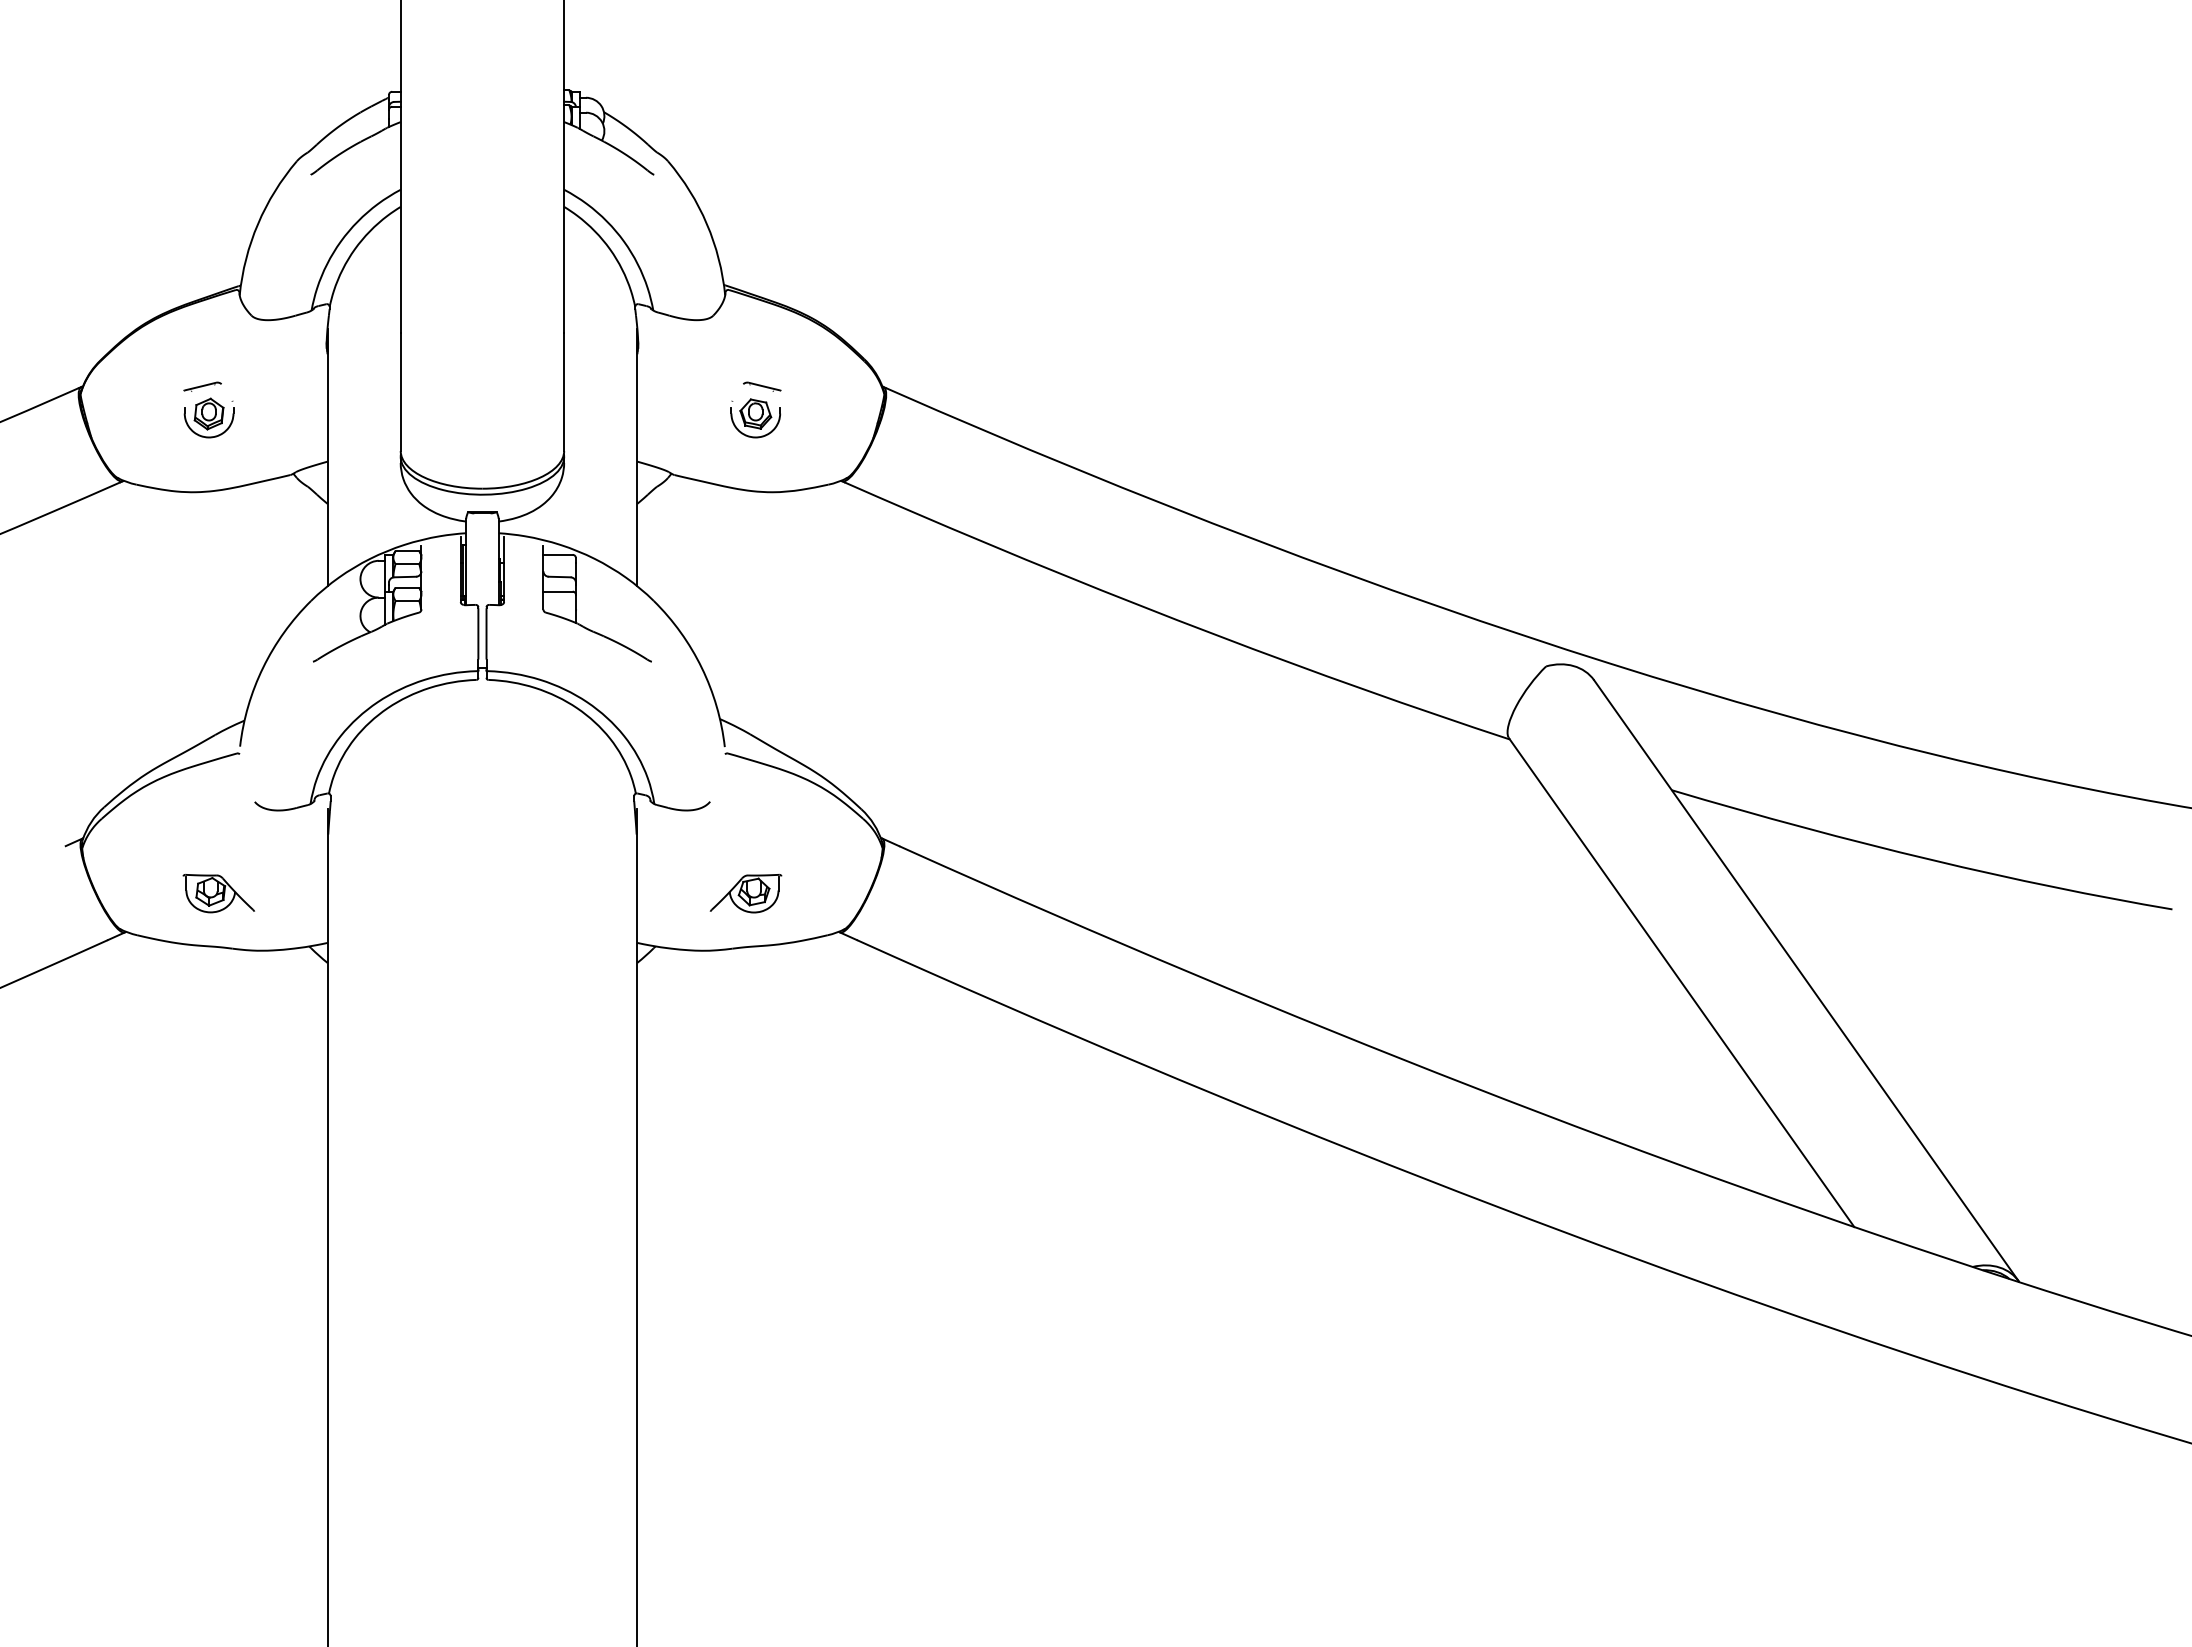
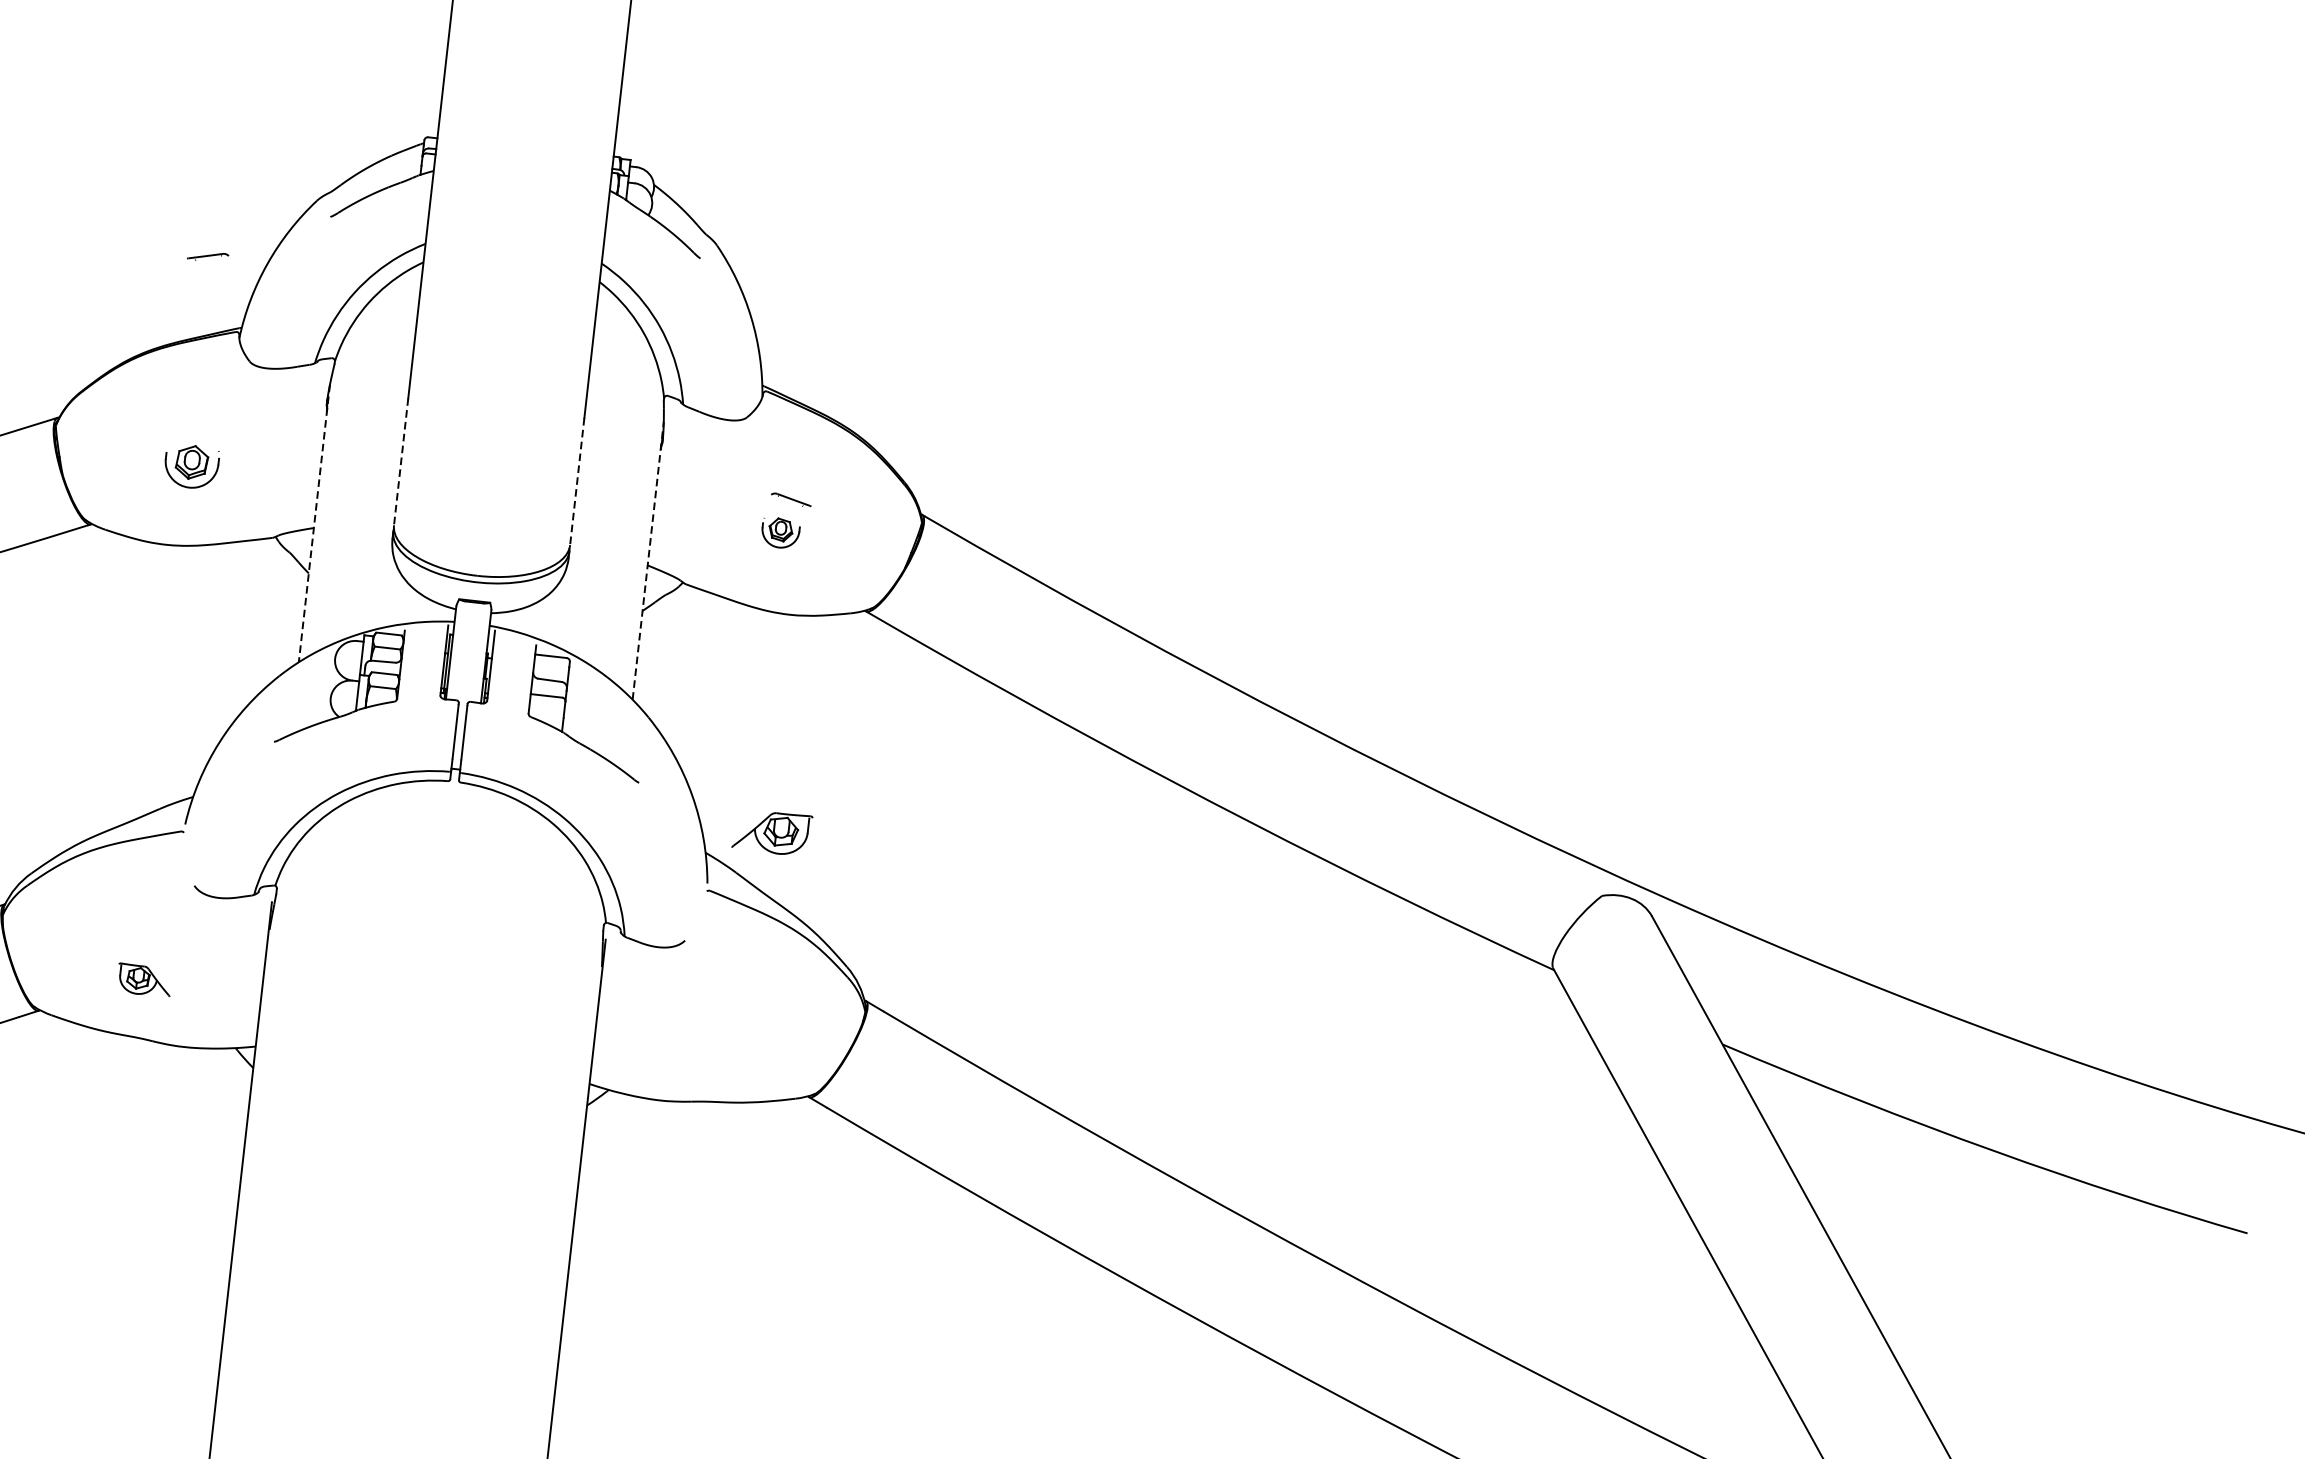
part: (202, 386) -> (207, 256), moved
line: (400, 392) -> (400, 462), solid -> dashed
line: (564, 392) -> (577, 482), solid -> dashed
part: (755, 418) -> (780, 533), size x0.7
line: (327, 457) -> (314, 523), solid -> dashed
line: (637, 457) -> (648, 560), solid -> dashed
part: (218, 893) -> (144, 980), size x0.7
part: (745, 893) -> (771, 832), moved

